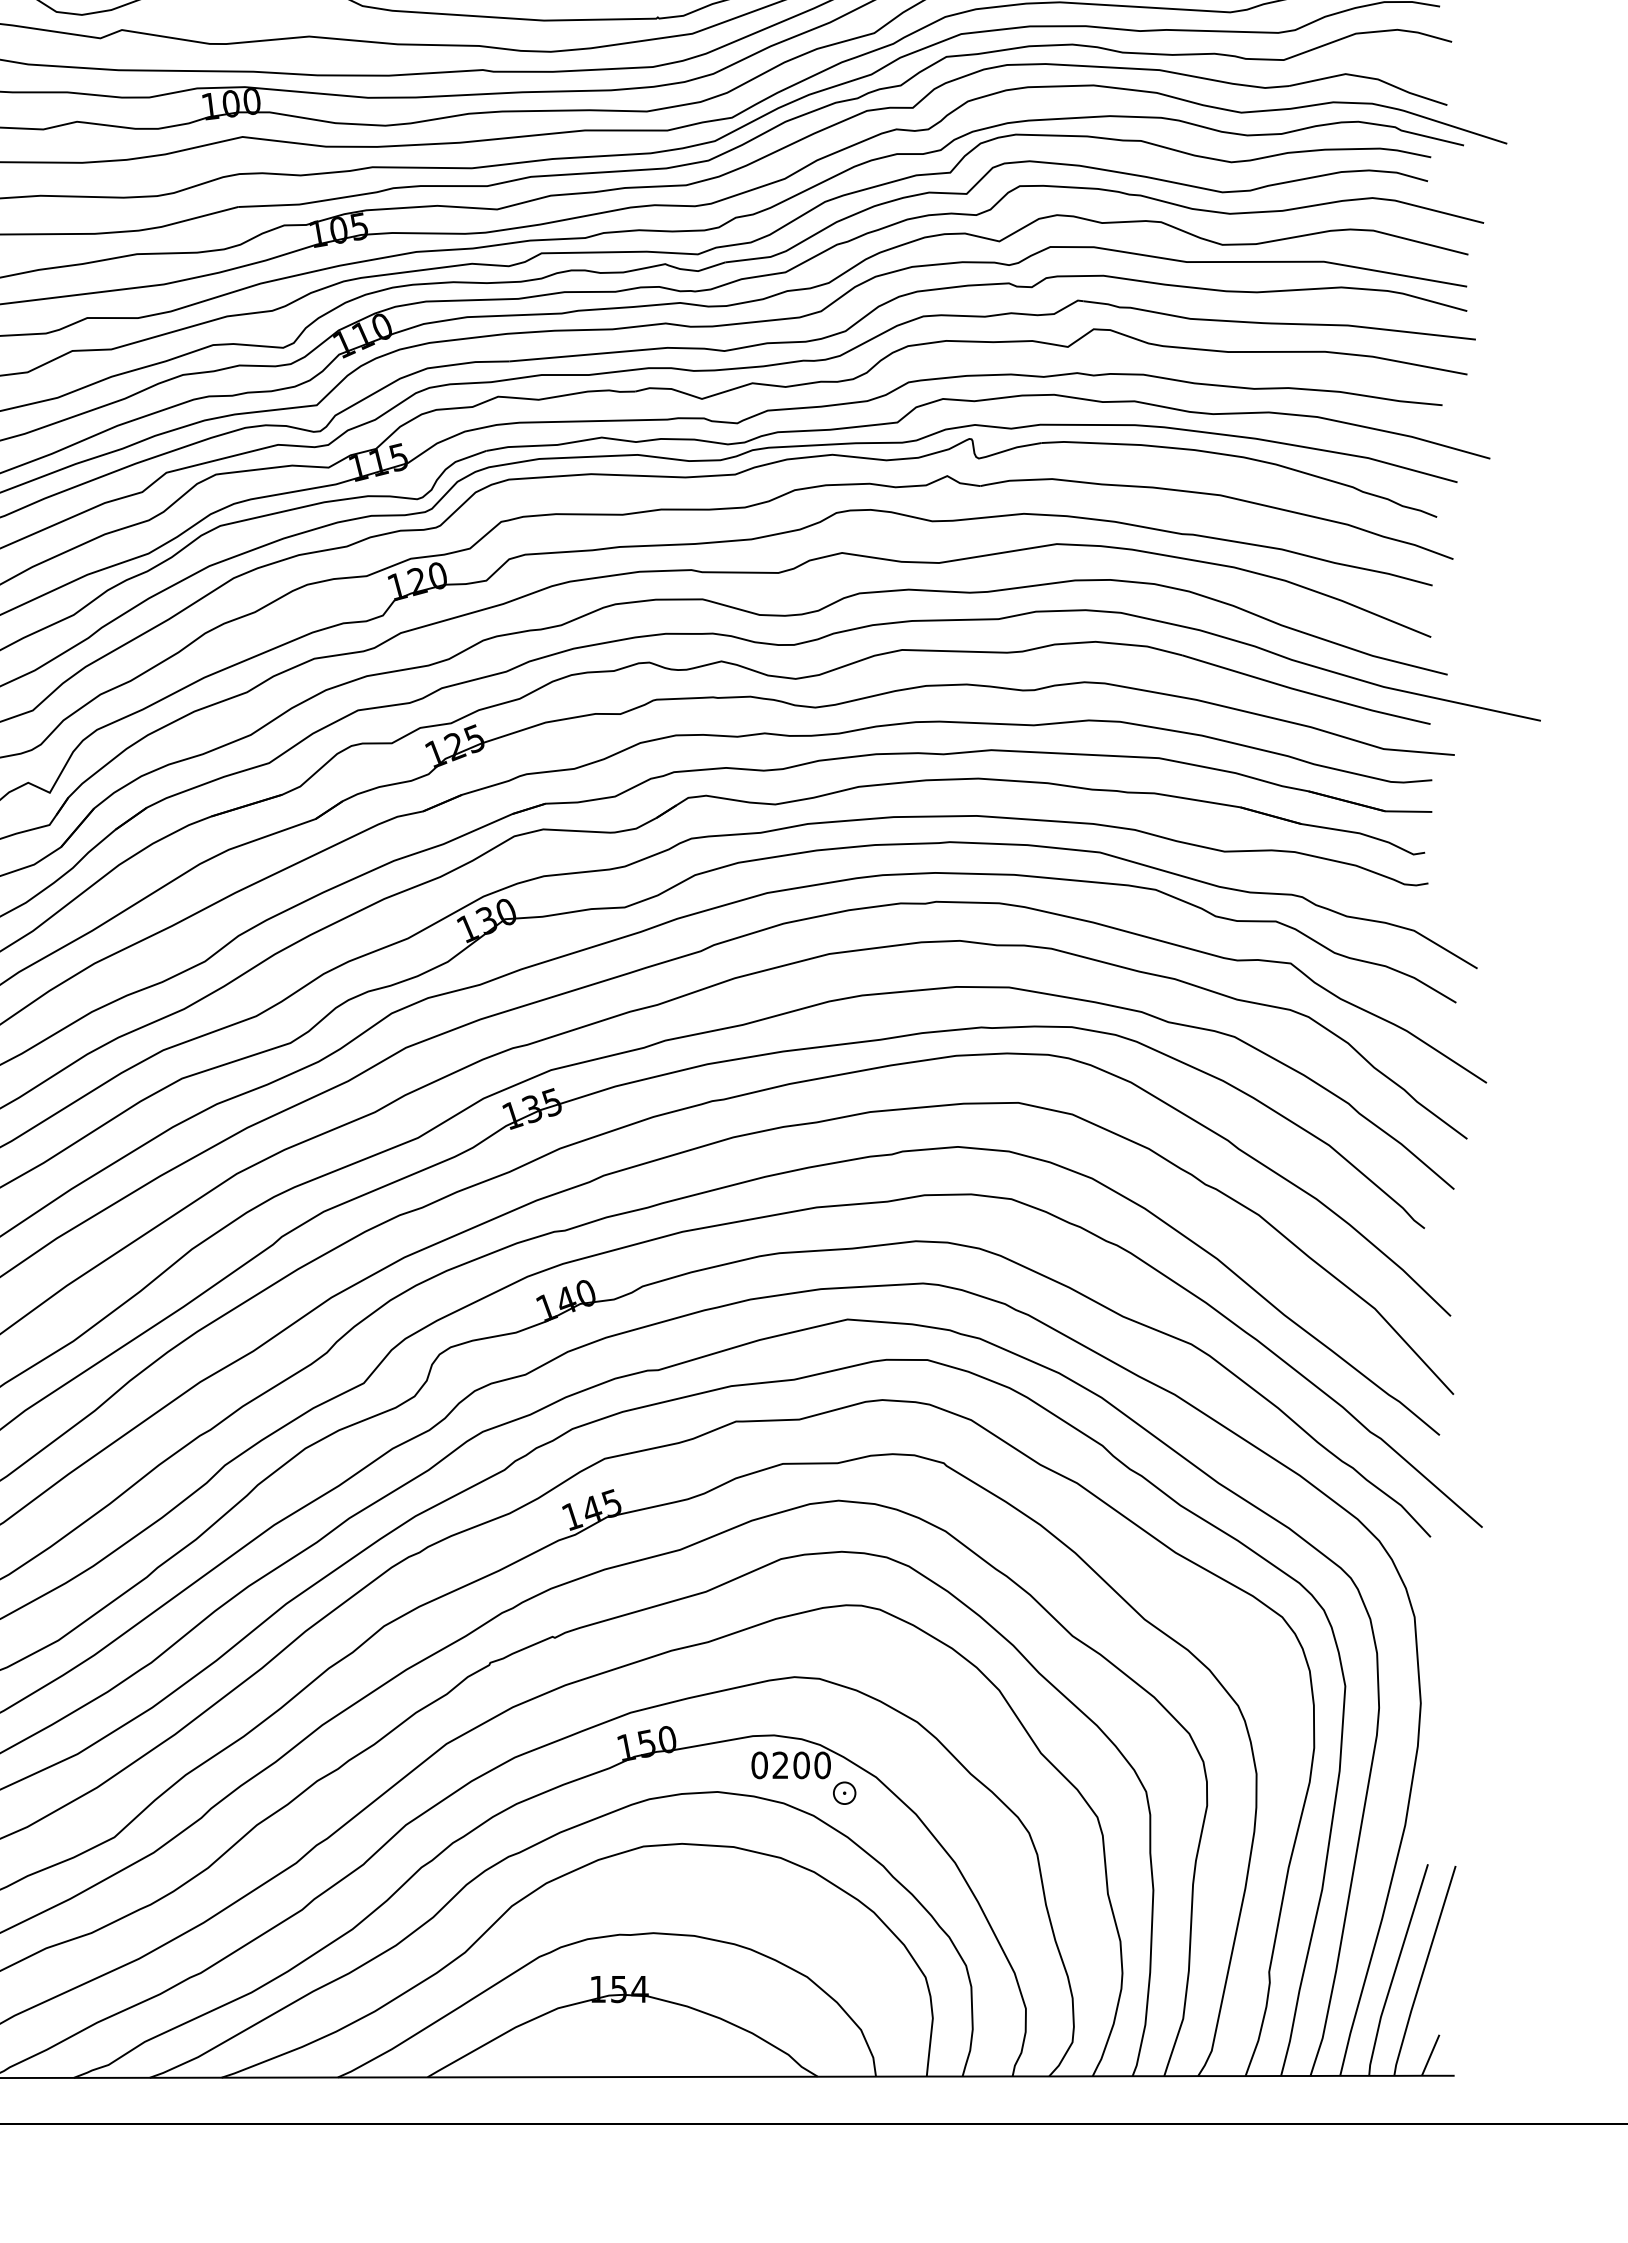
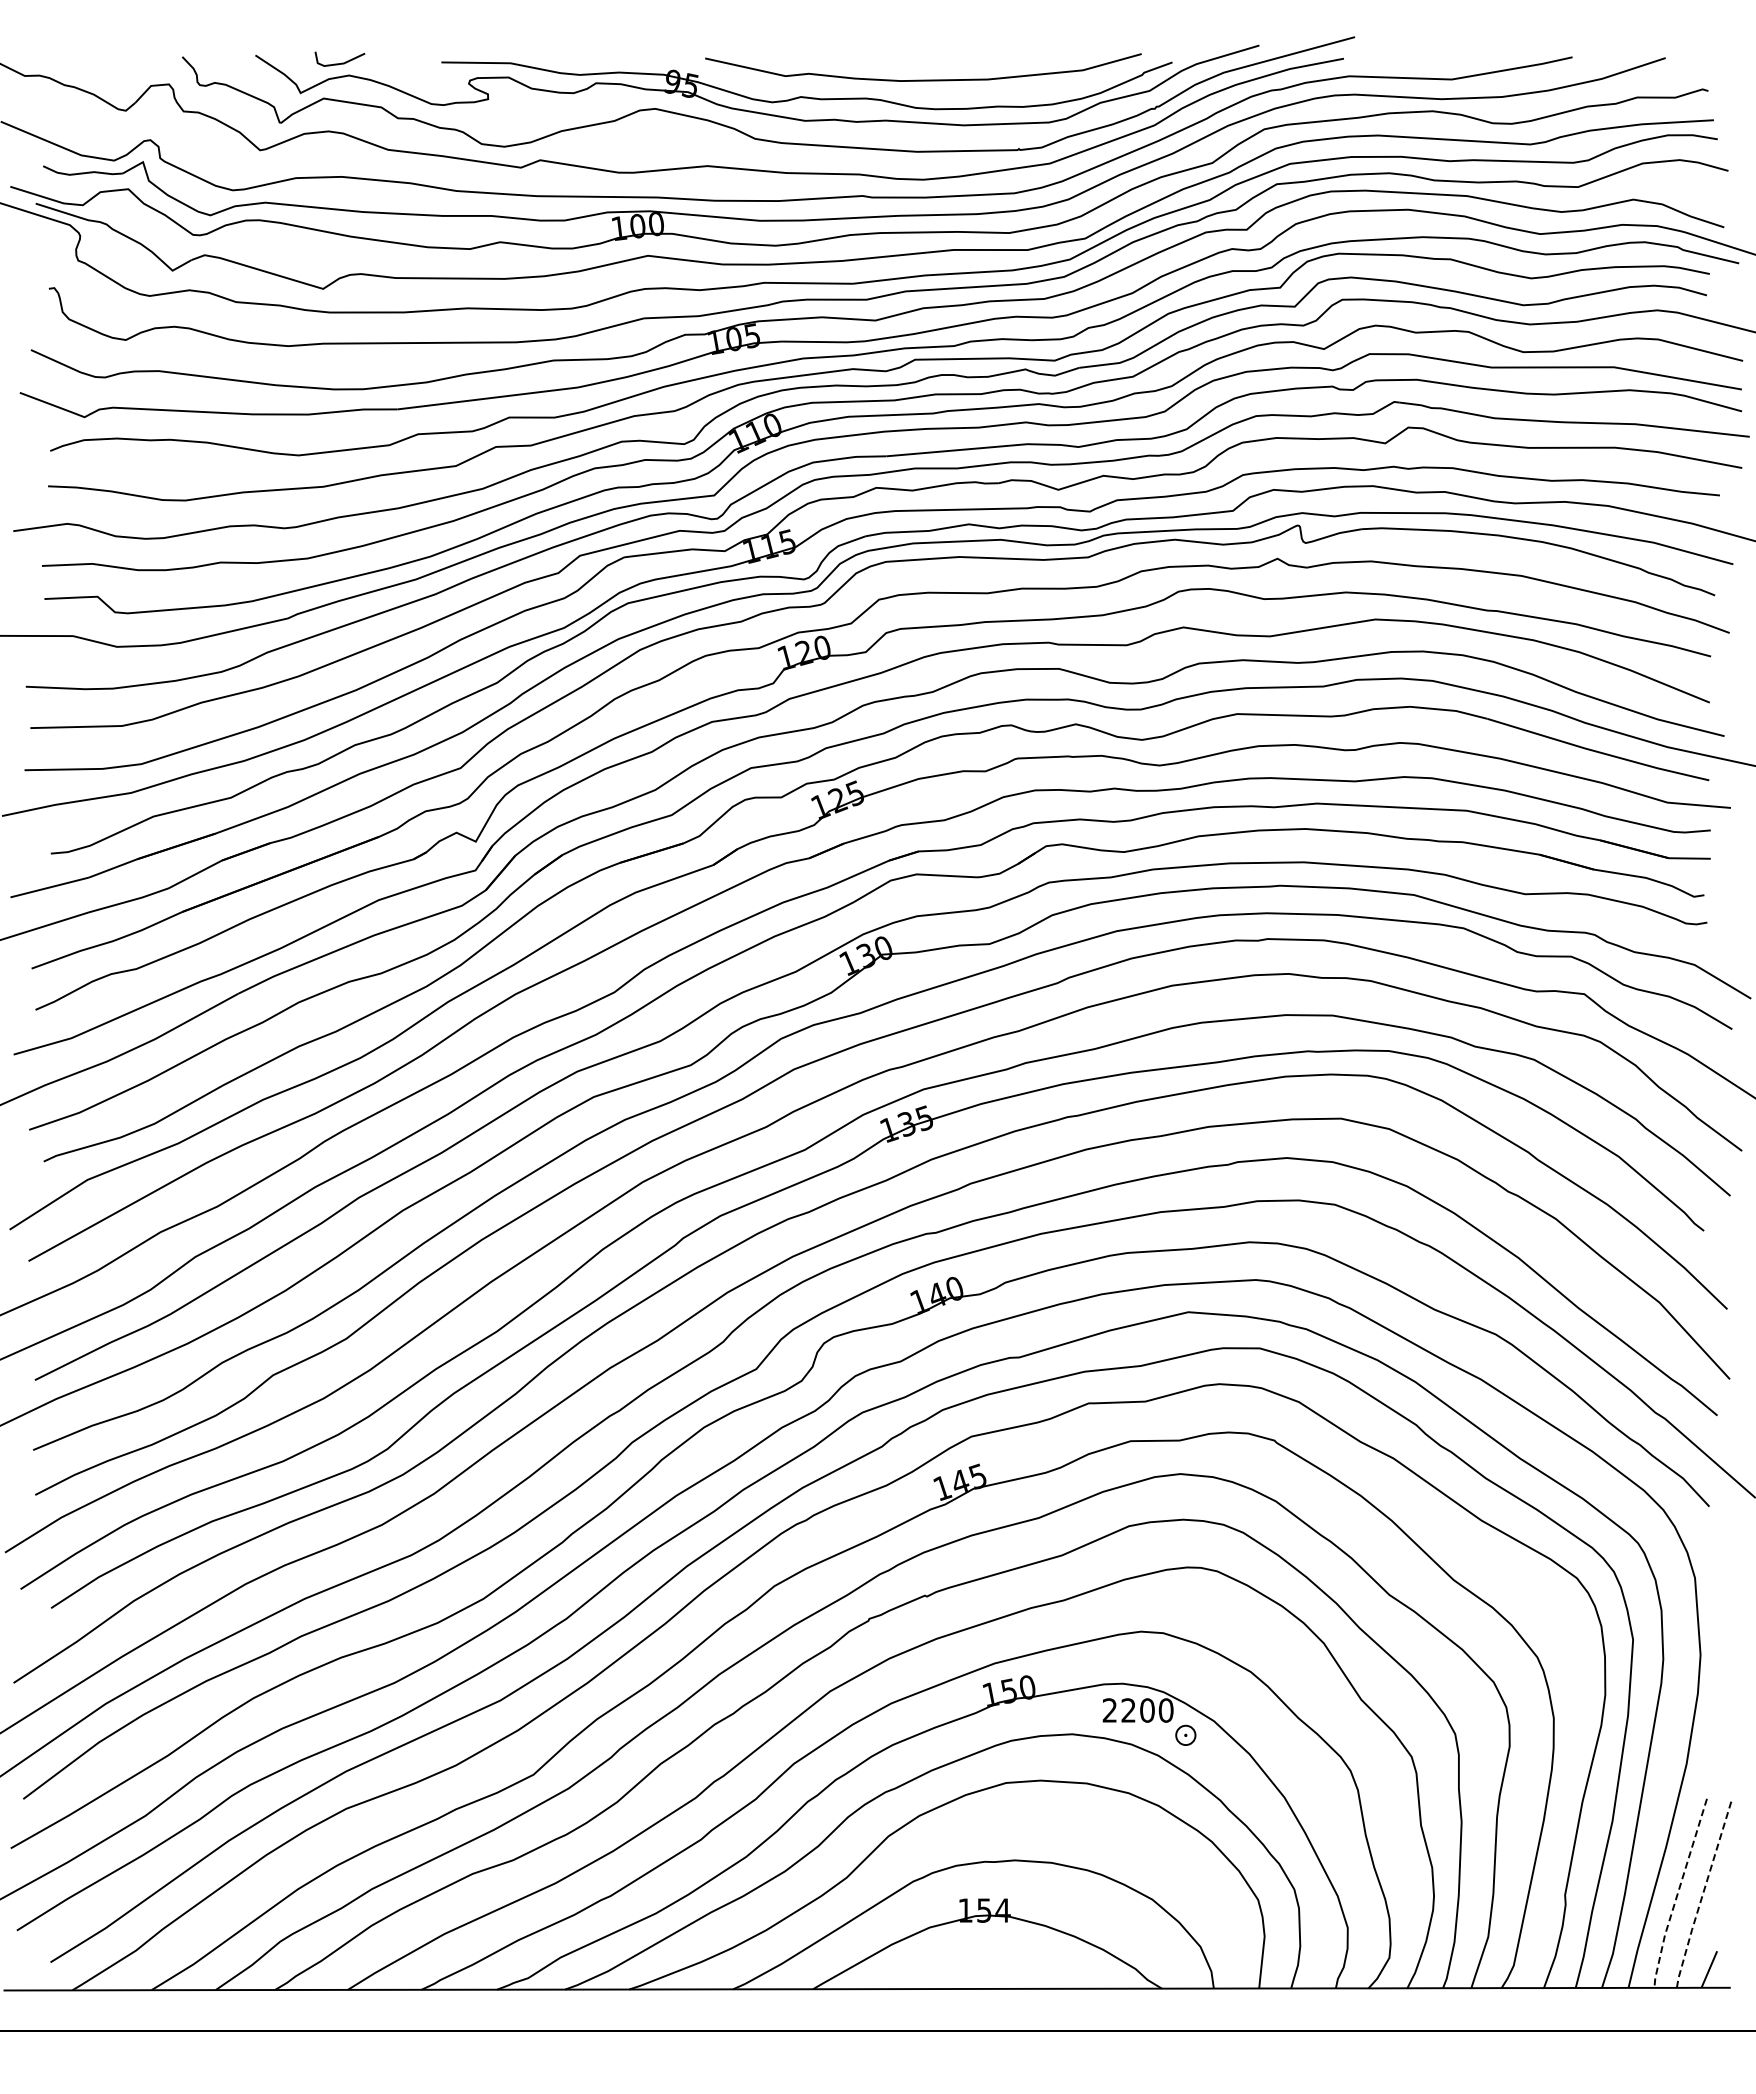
text: (759, 1765) -> (1109, 1710), 0200 -> 2200
line: (1395, 1971) -> (1677, 1894), solid -> dashed
line: (1422, 1971) -> (1702, 1894), solid -> dashed

